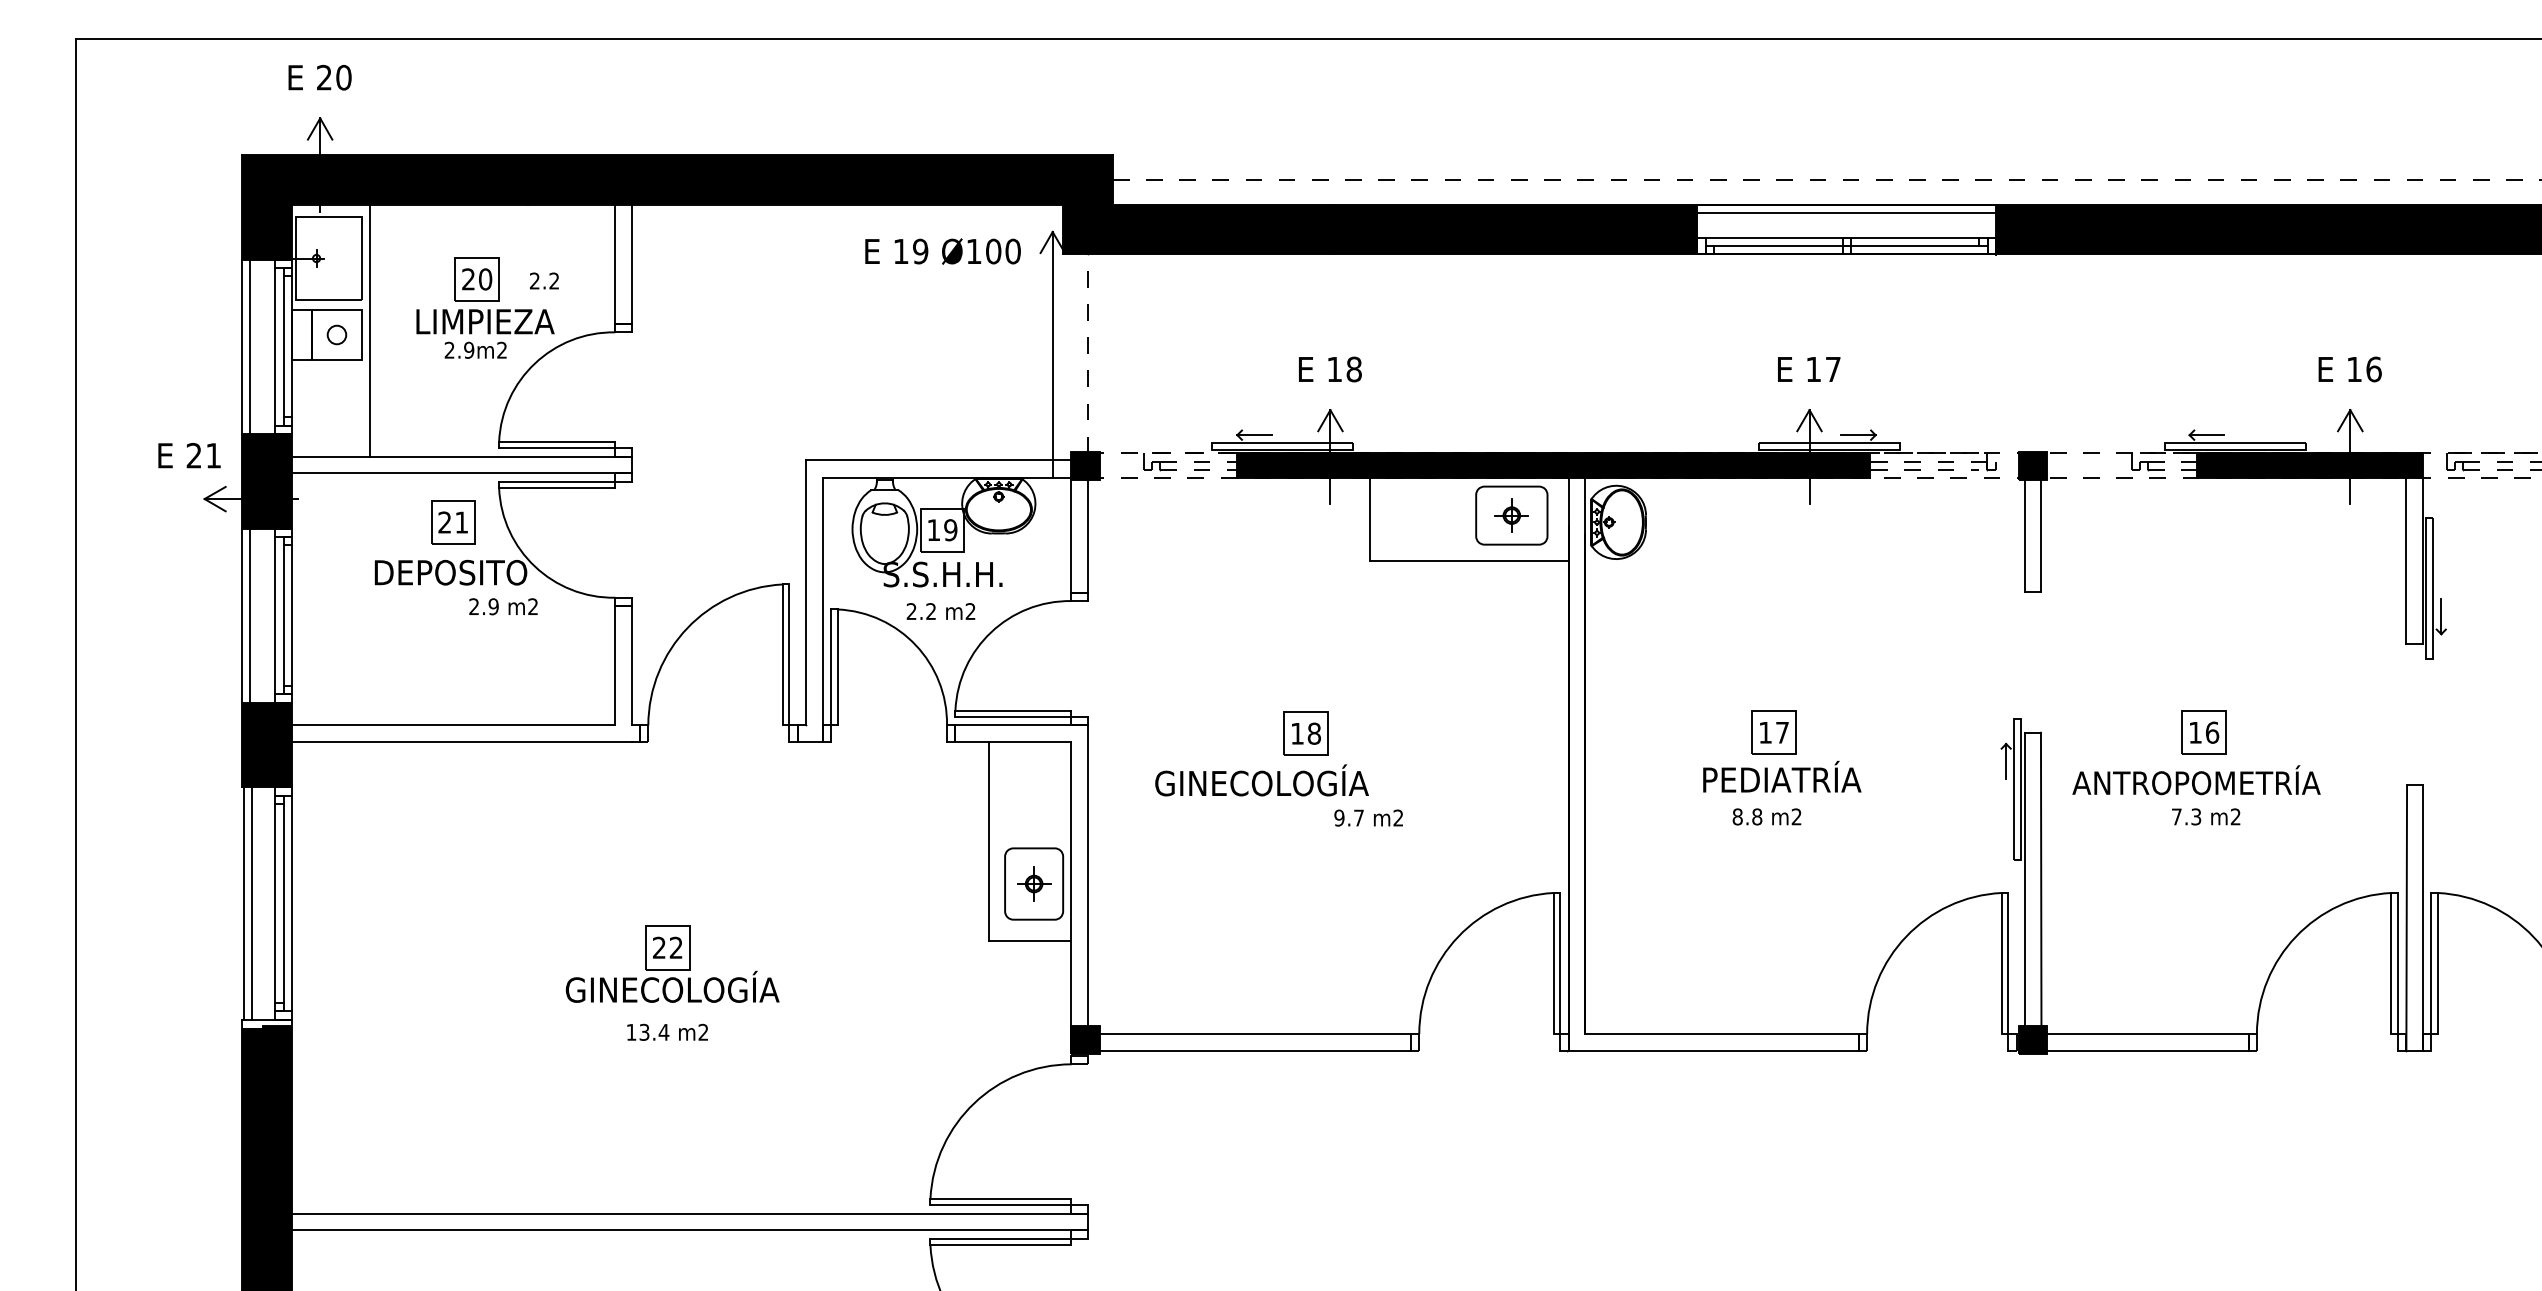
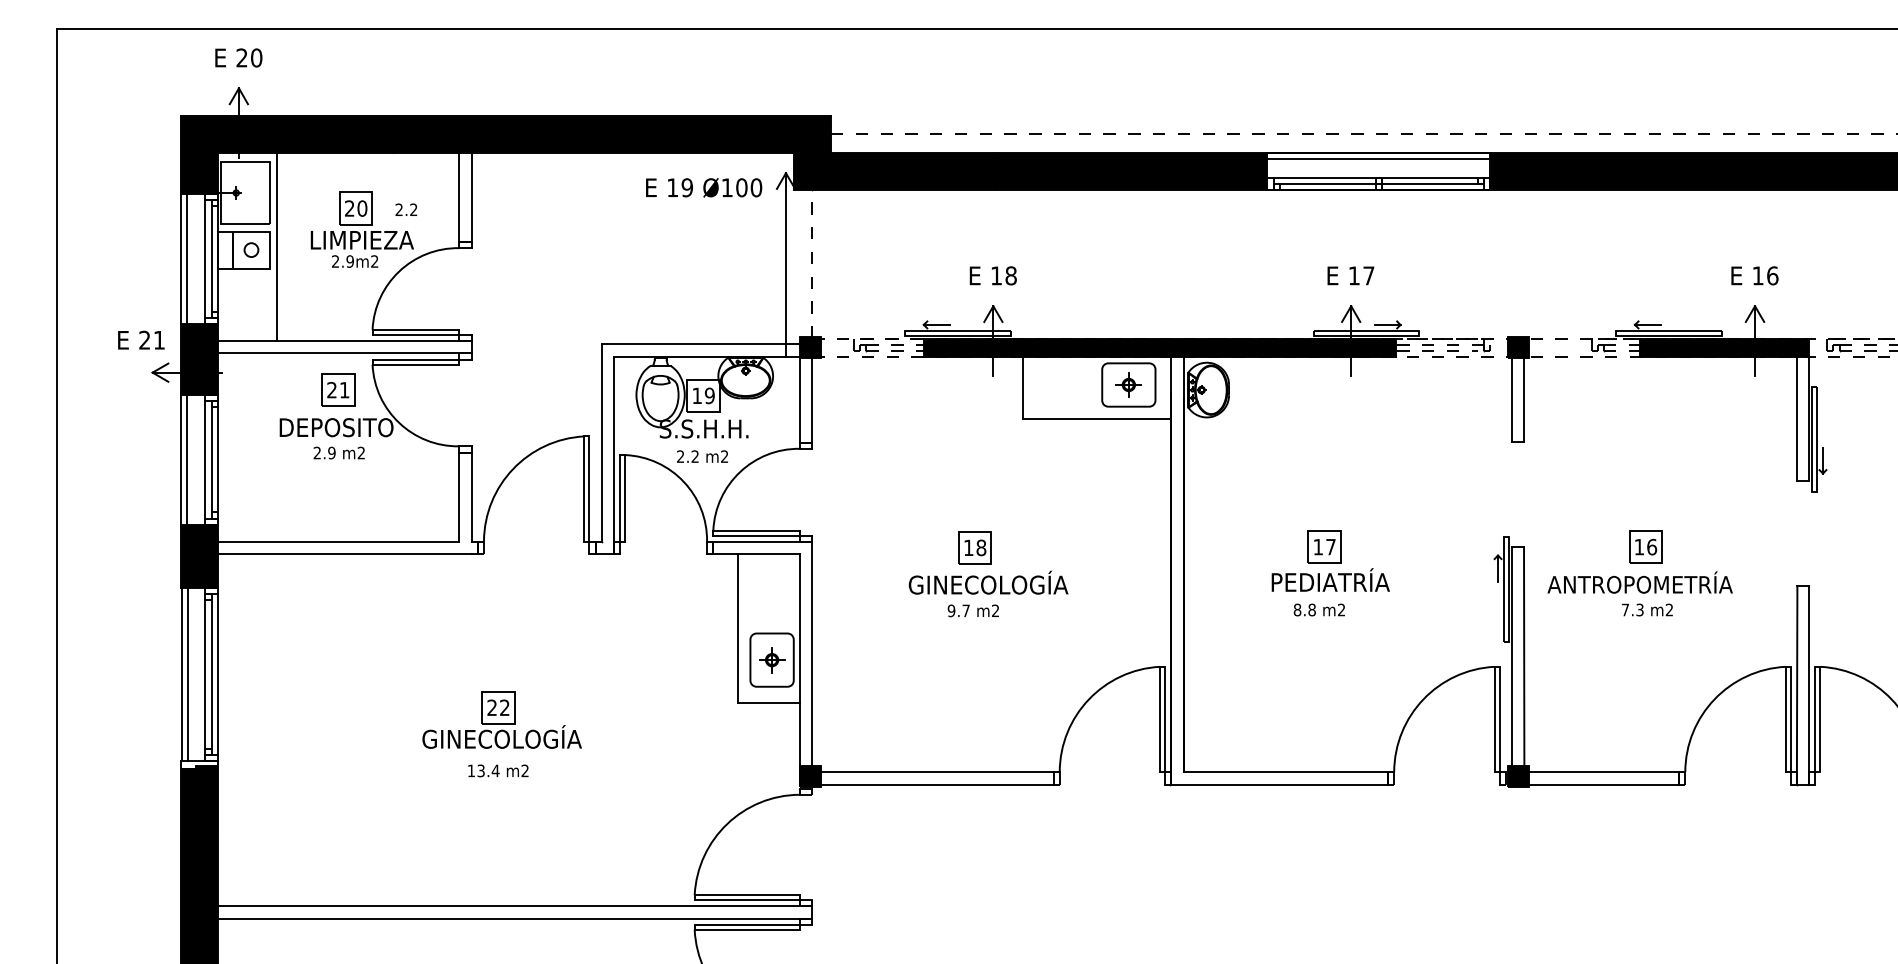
text: (503, 606) -> (339, 452), moved
text: (1261, 780) -> (988, 582), moved
text: (1368, 817) -> (973, 610), moved

